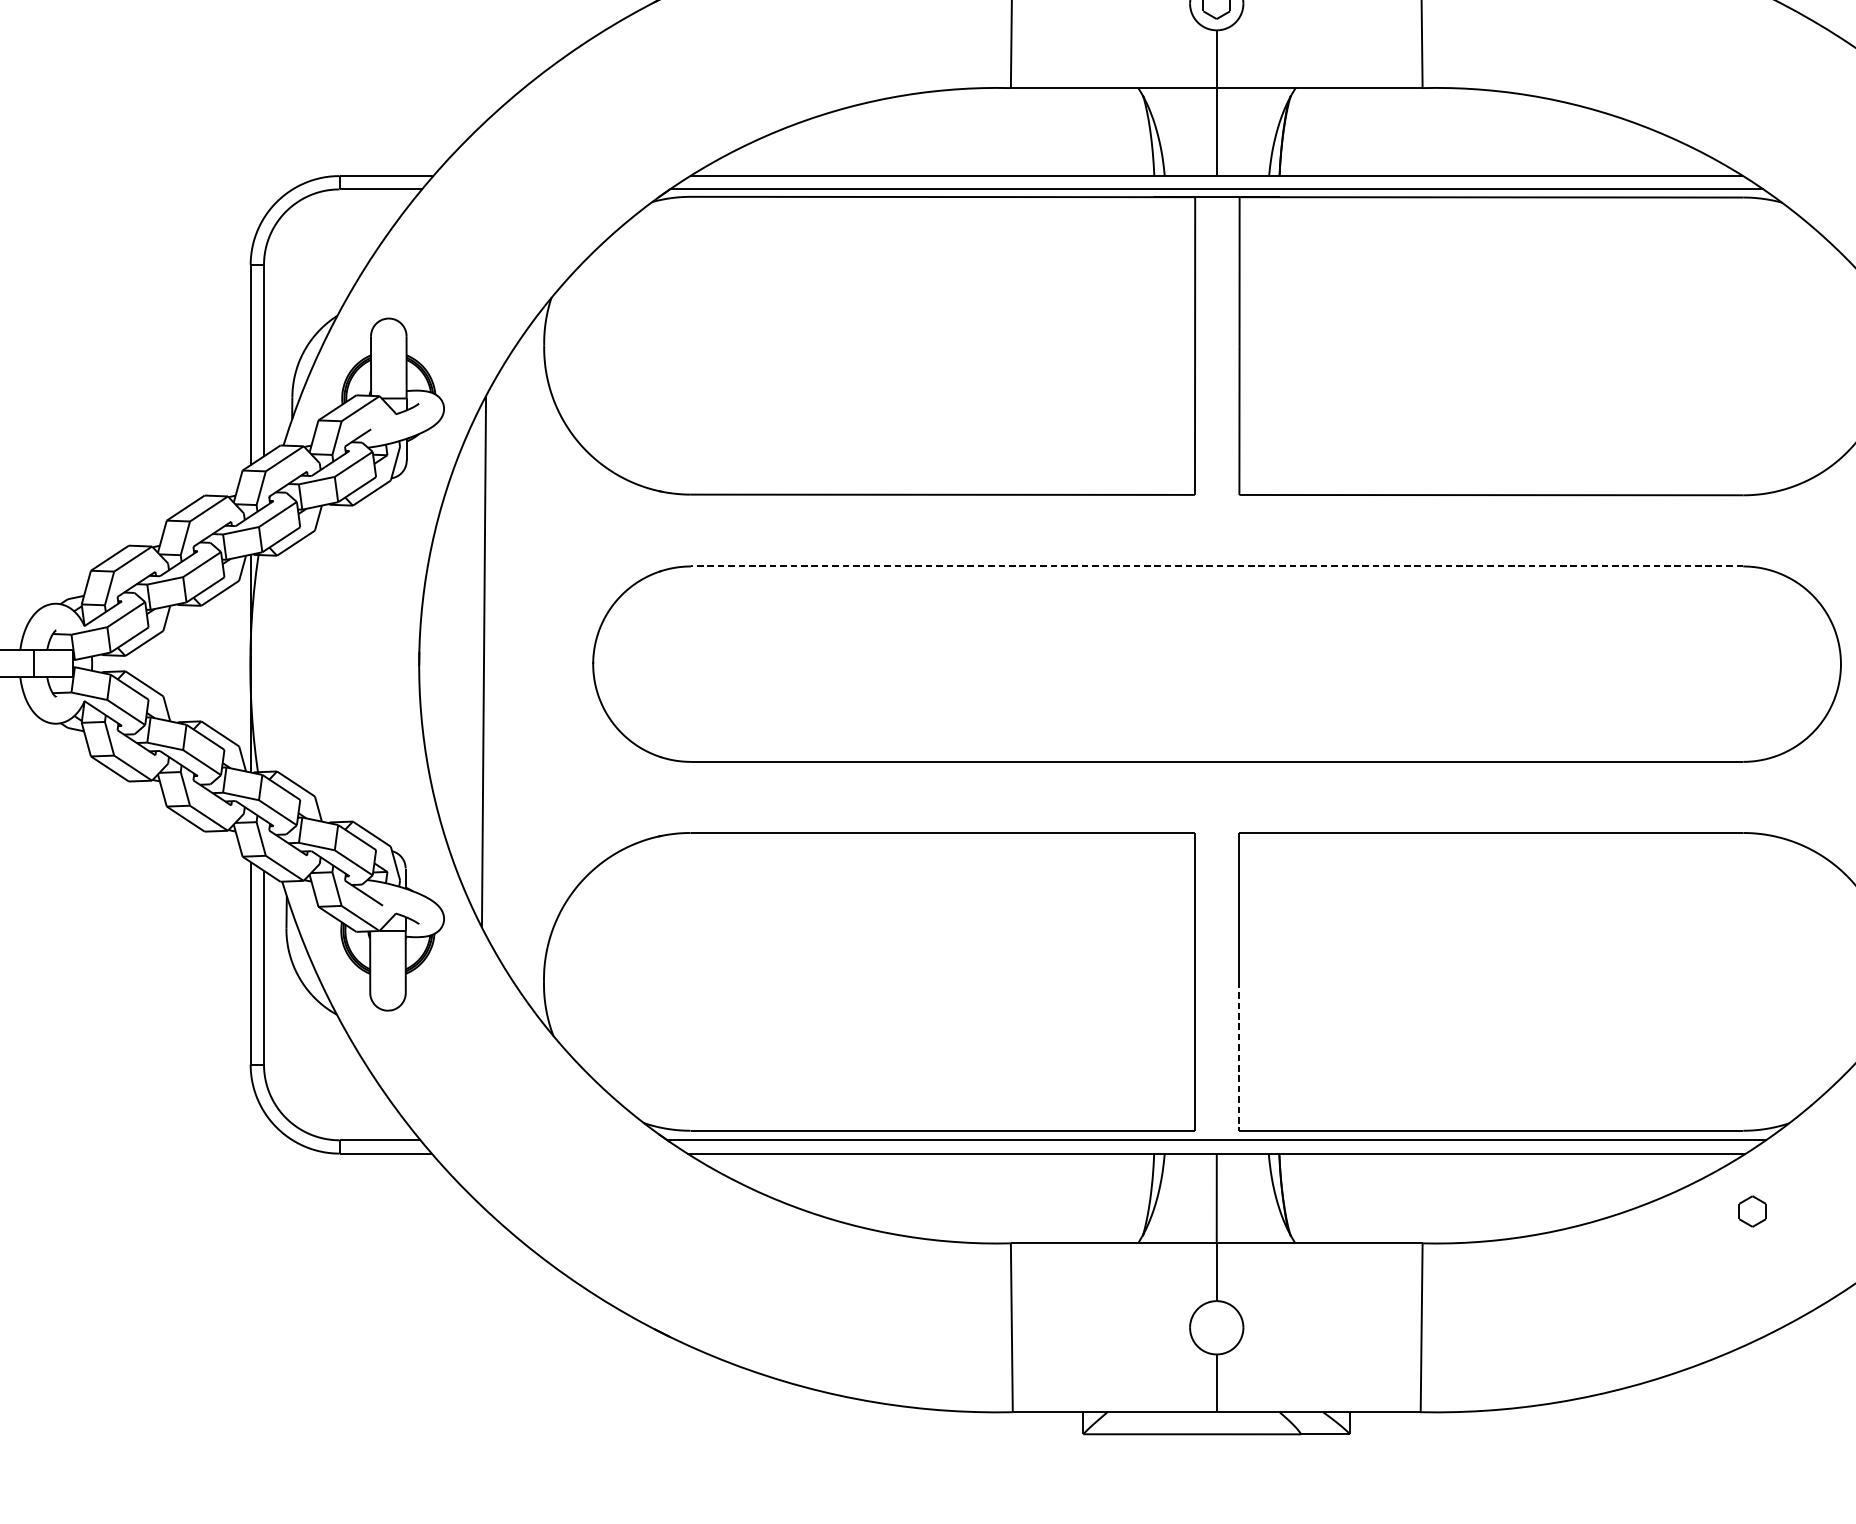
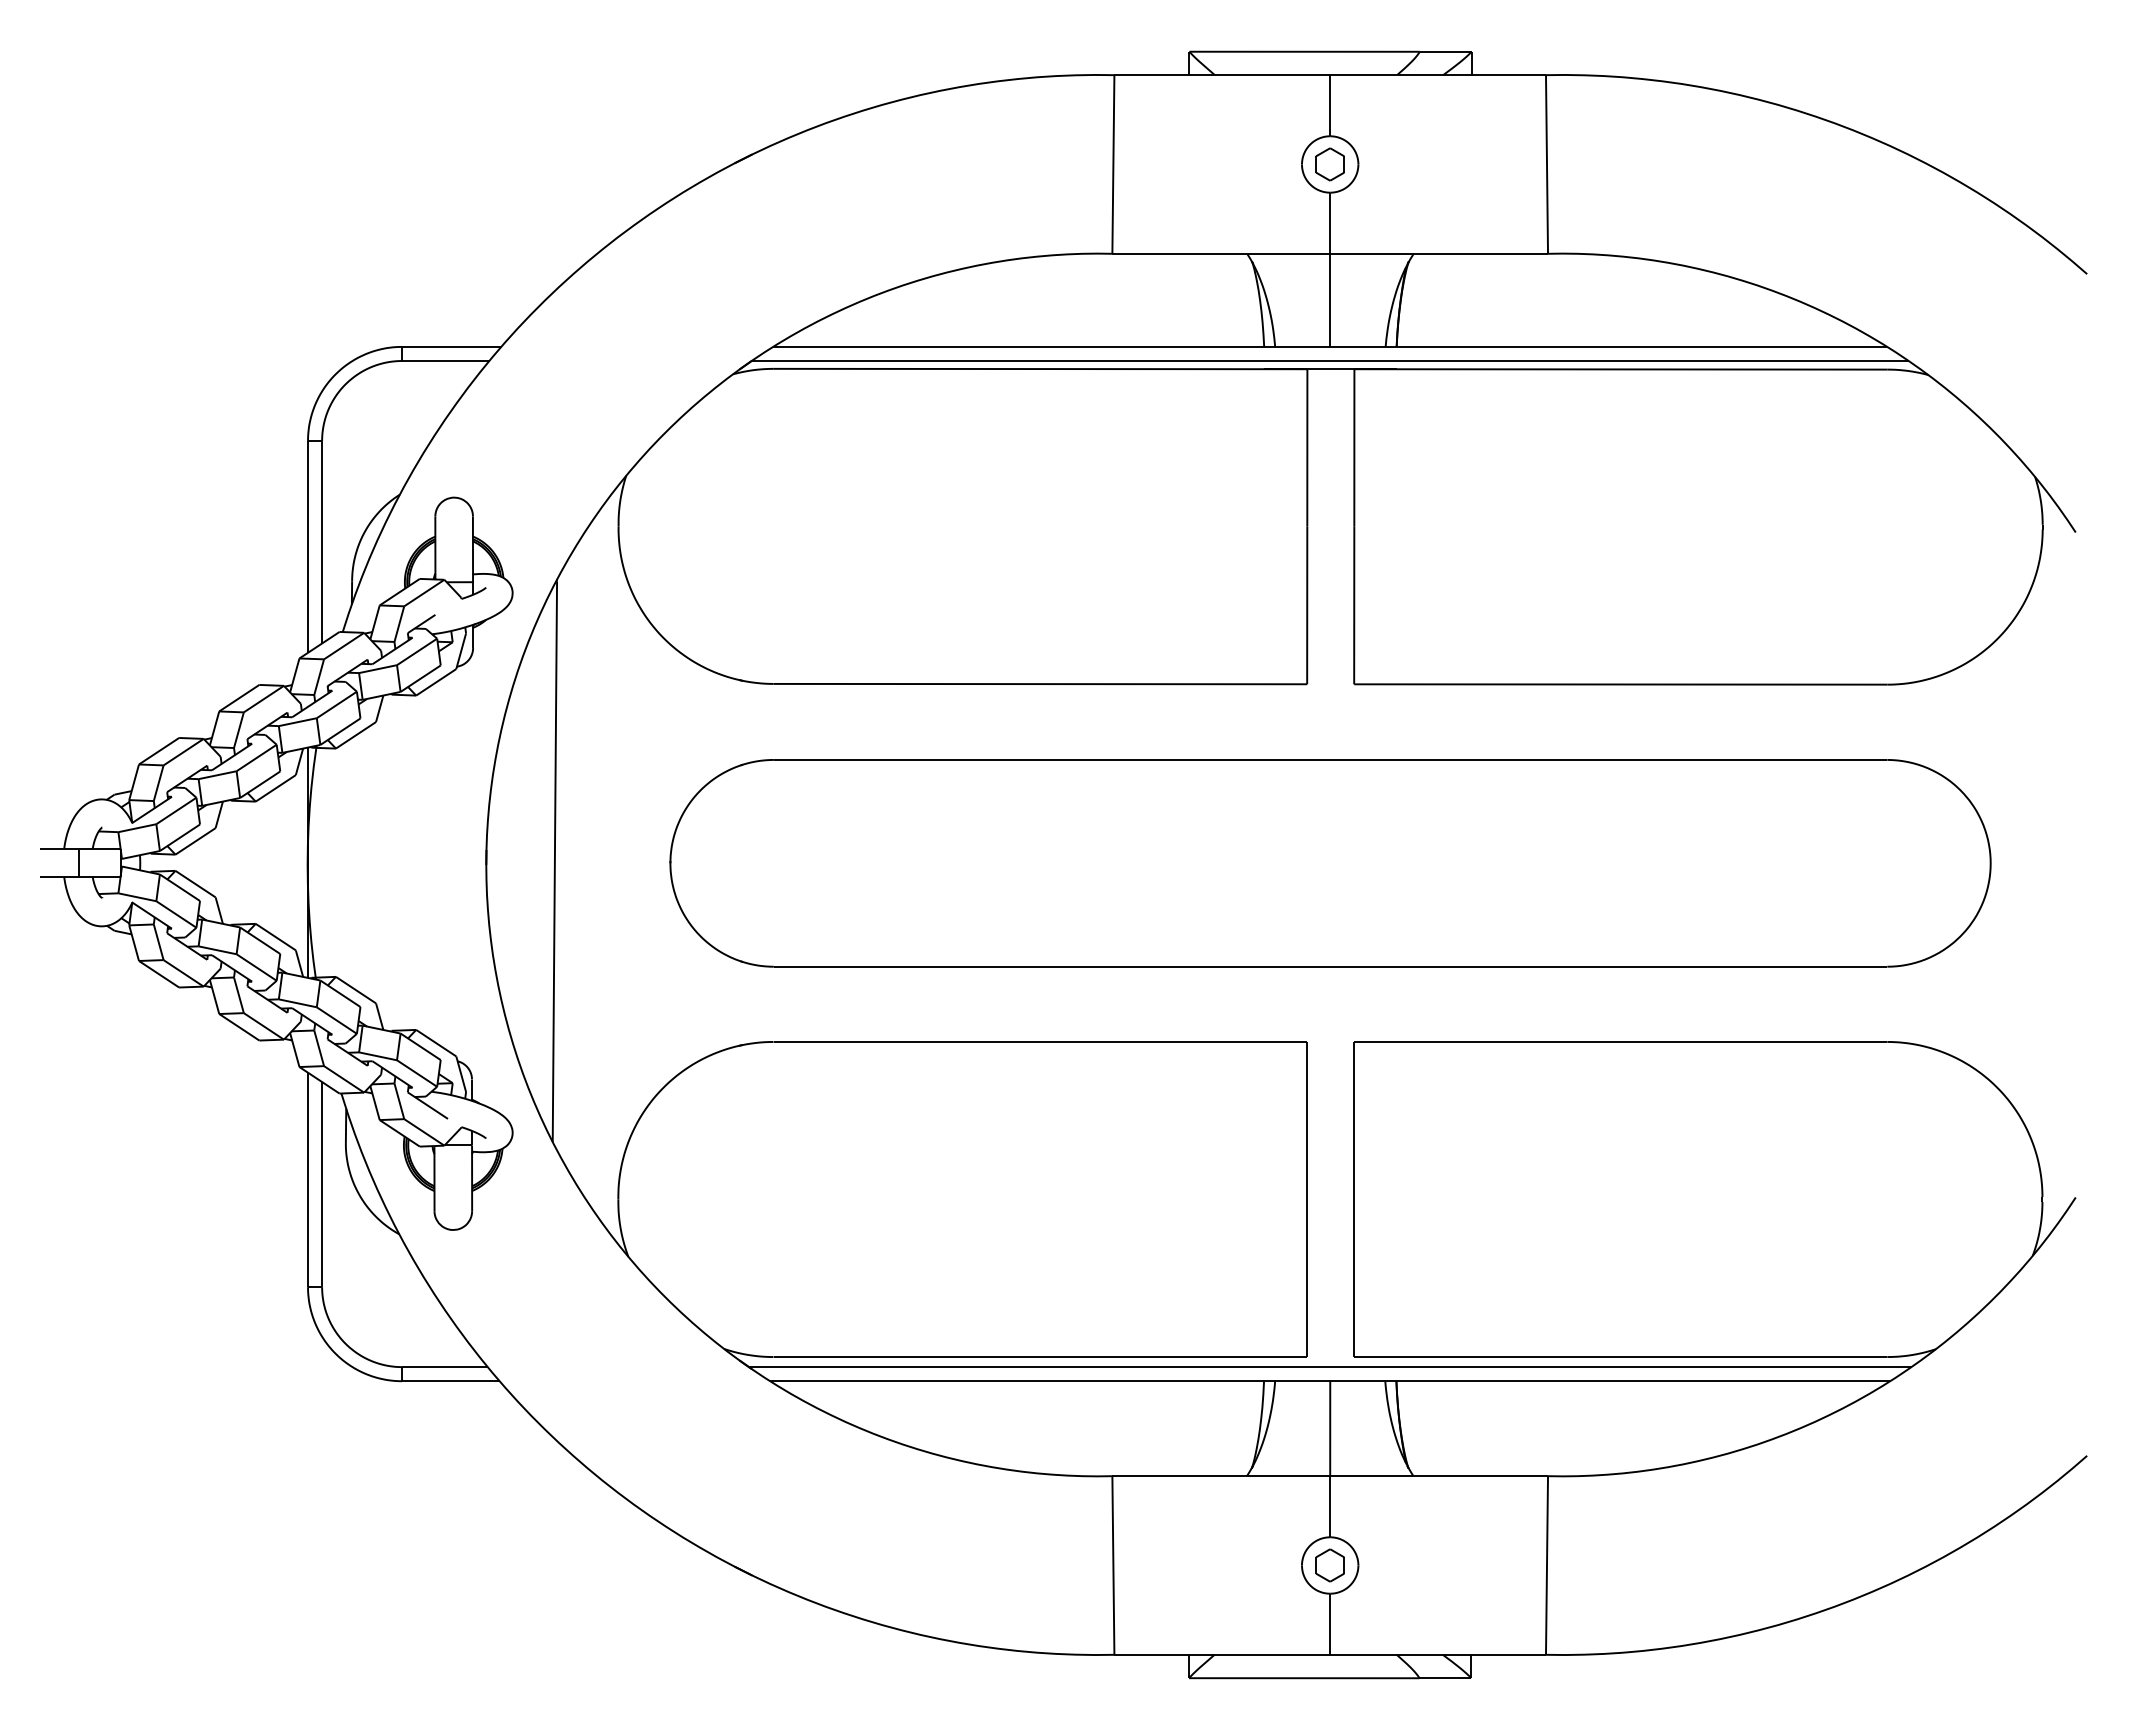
line: (1217, 566) -> (1330, 759), dashed -> solid
line: (1239, 1056) -> (1354, 1278), dashed -> solid
part: (1751, 1211) -> (1329, 1565), moved

